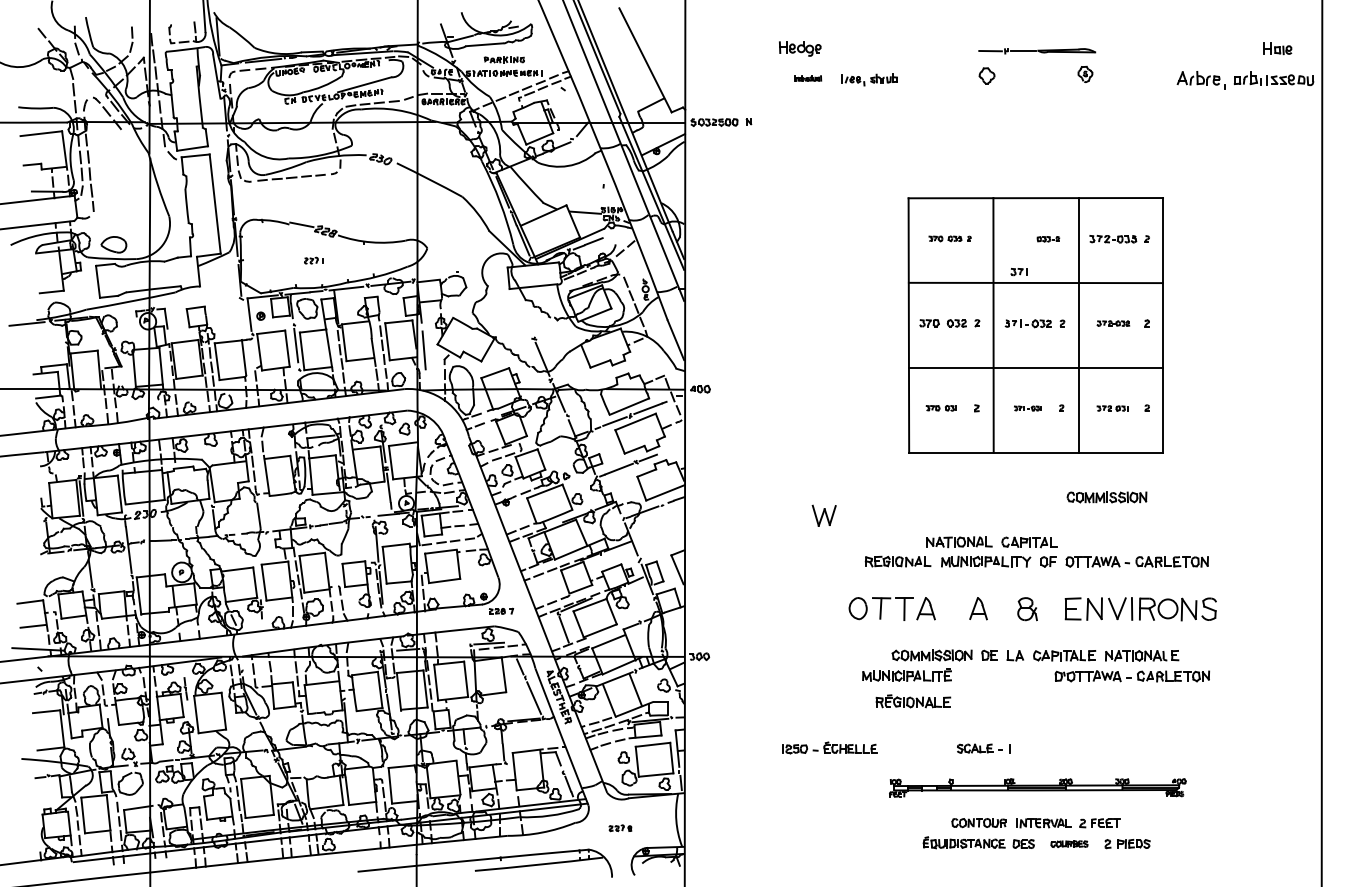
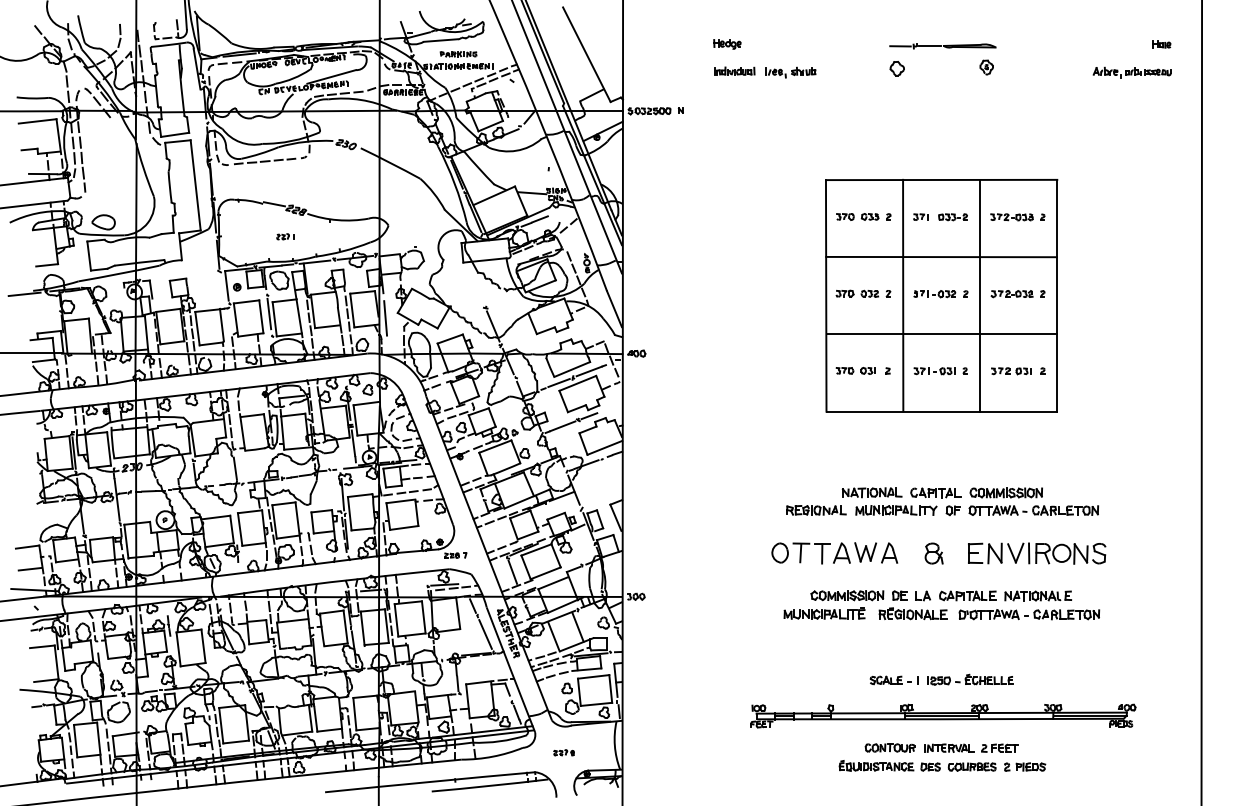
part: (799, 48) -> (726, 43), size x0.71
part: (1277, 48) -> (1161, 43), size x0.71
part: (807, 78) -> (734, 71), size x1.67
part: (1245, 79) -> (1132, 72), size x0.62
part: (949, 238) -> (863, 216), size x1.43
part: (1048, 239) -> (953, 217), size x1.43
part: (1018, 272) -> (920, 217), moved
part: (1113, 323) -> (1012, 293), size x1.43
part: (941, 408) -> (855, 371), size x1.43
part: (1027, 408) -> (934, 371), size x1.67
part: (1112, 408) -> (1011, 371), size x1.43
part: (1106, 497) -> (1005, 492), moved
part: (823, 515) -> (864, 552), moved
part: (913, 701) -> (913, 613), moved
part: (829, 747) -> (970, 679), moved
part: (1037, 787) -> (943, 715), size x1.43
part: (1069, 844) -> (972, 767), size x1.43

